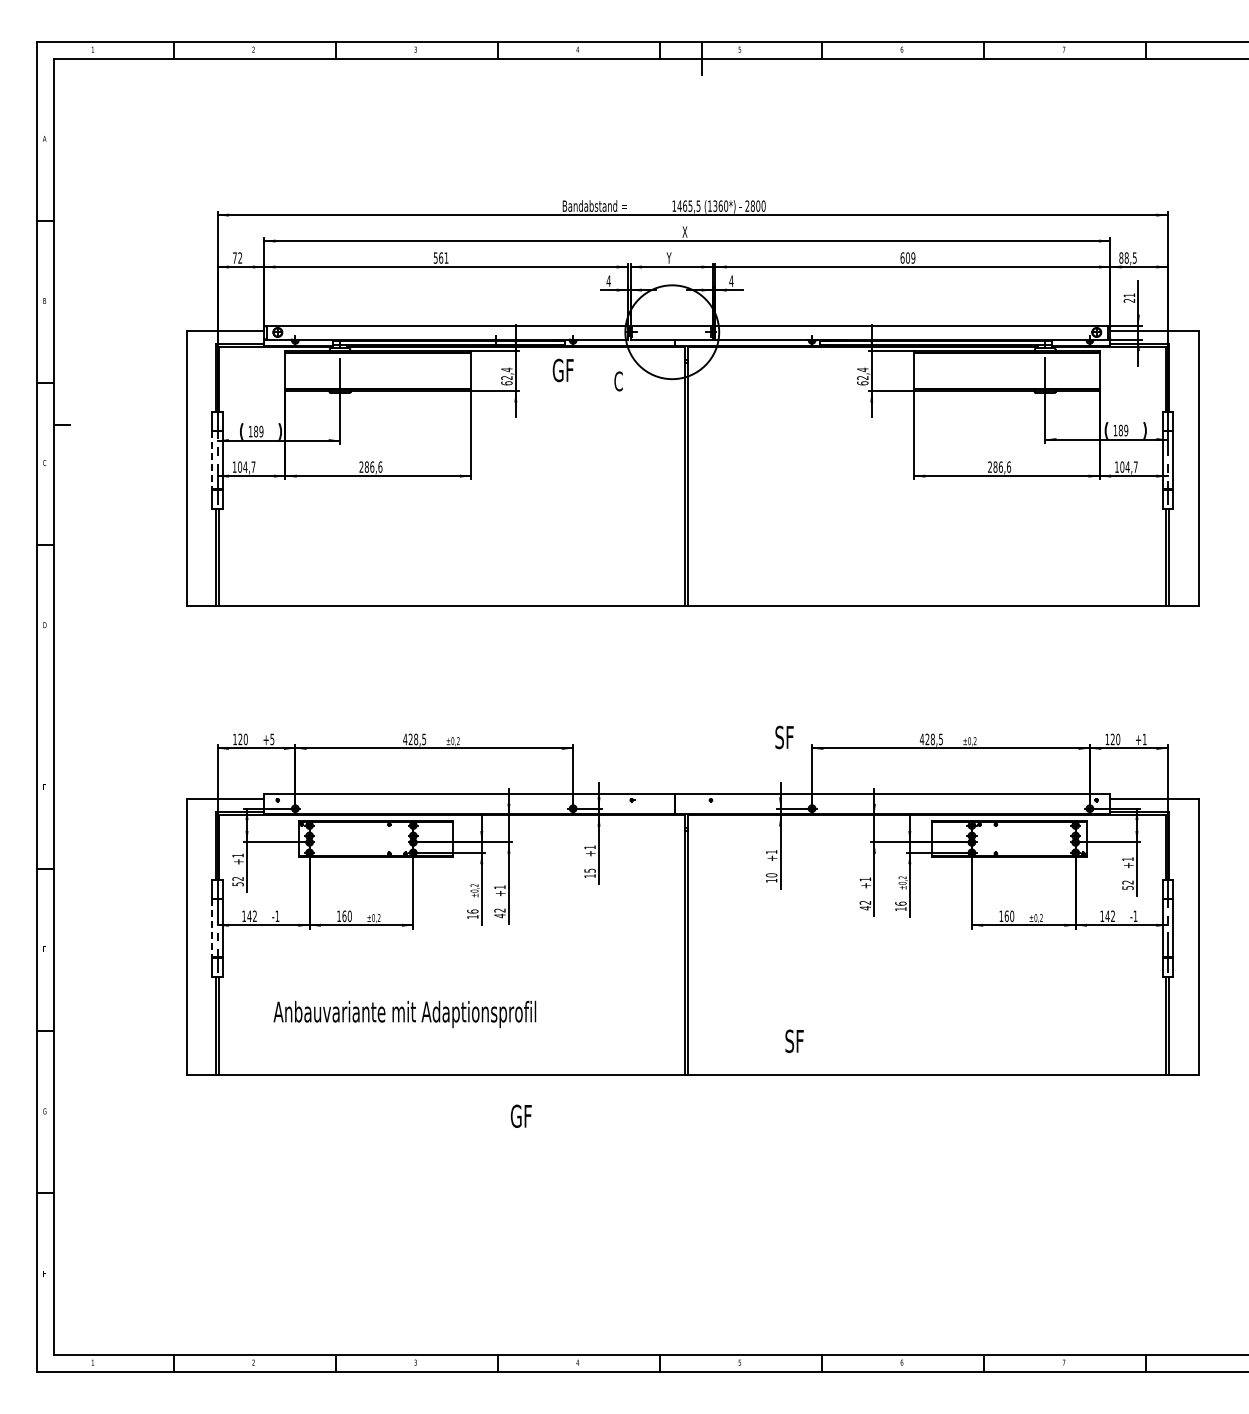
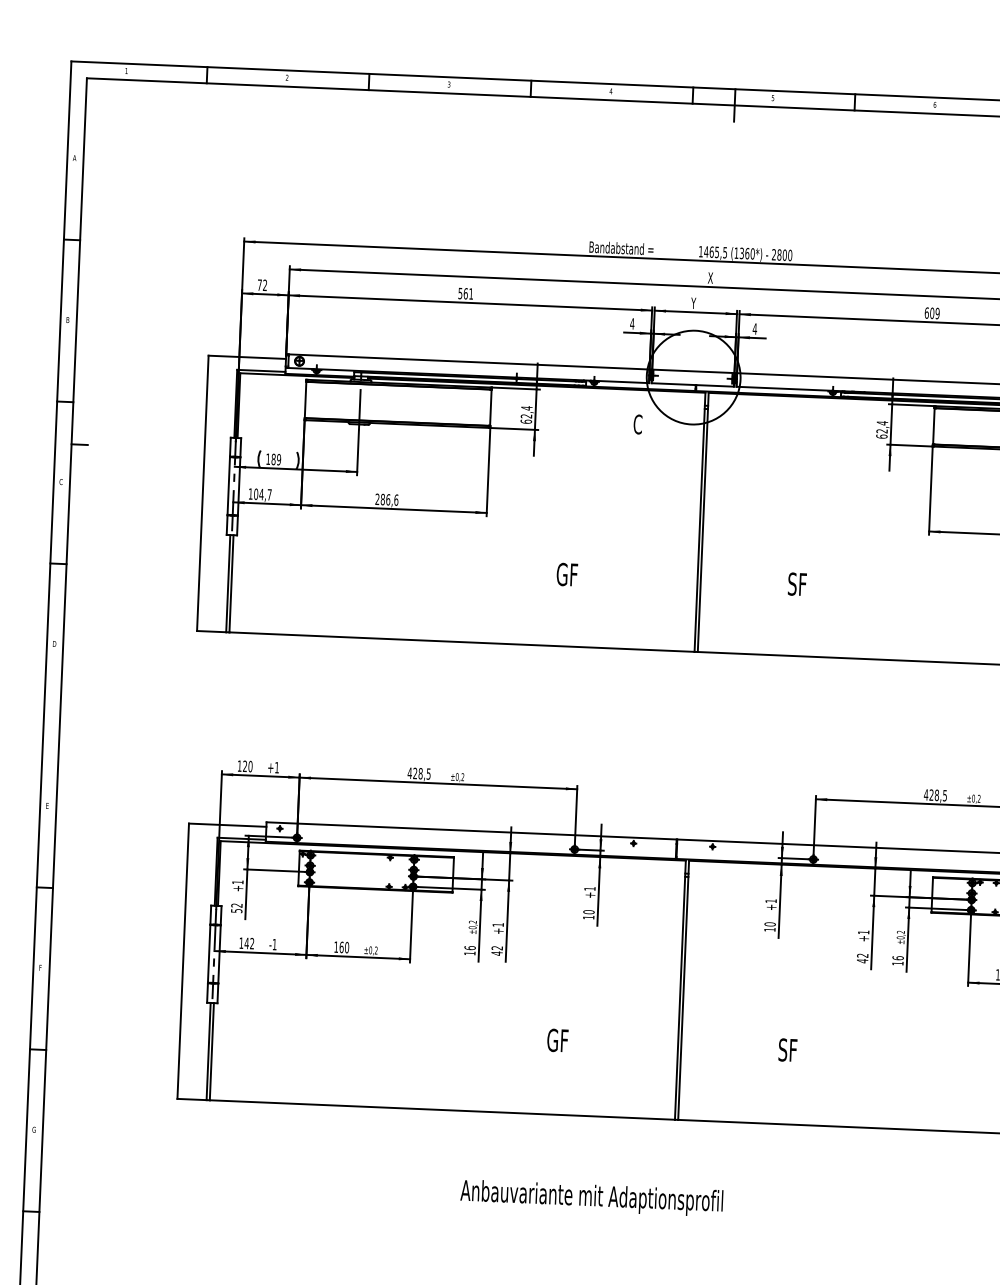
text: (562, 370) -> (566, 574), moved
line: (212, 460) -> (228, 486), dashed -> solid
text: (784, 737) -> (797, 584), moved
text: (272, 739) -> (277, 767), +5 -> +1
text: (589, 870) -> (588, 911), 15 -> 10
line: (212, 928) -> (209, 954), dashed -> solid
text: (404, 1014) -> (591, 1198), moved
text: (794, 1040) -> (787, 1049), moved
text: (520, 1115) -> (557, 1039), moved

